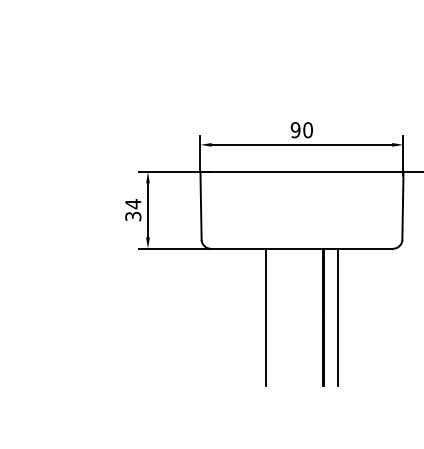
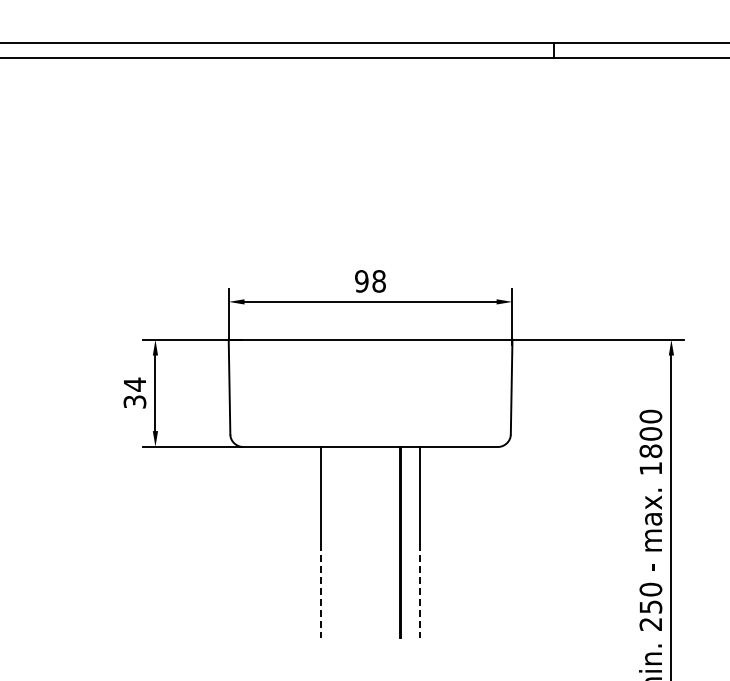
text: (307, 130) -> (378, 281), 90 -> 98
line: (266, 352) -> (320, 591), solid -> dashed
line: (337, 352) -> (420, 591), solid -> dashed

